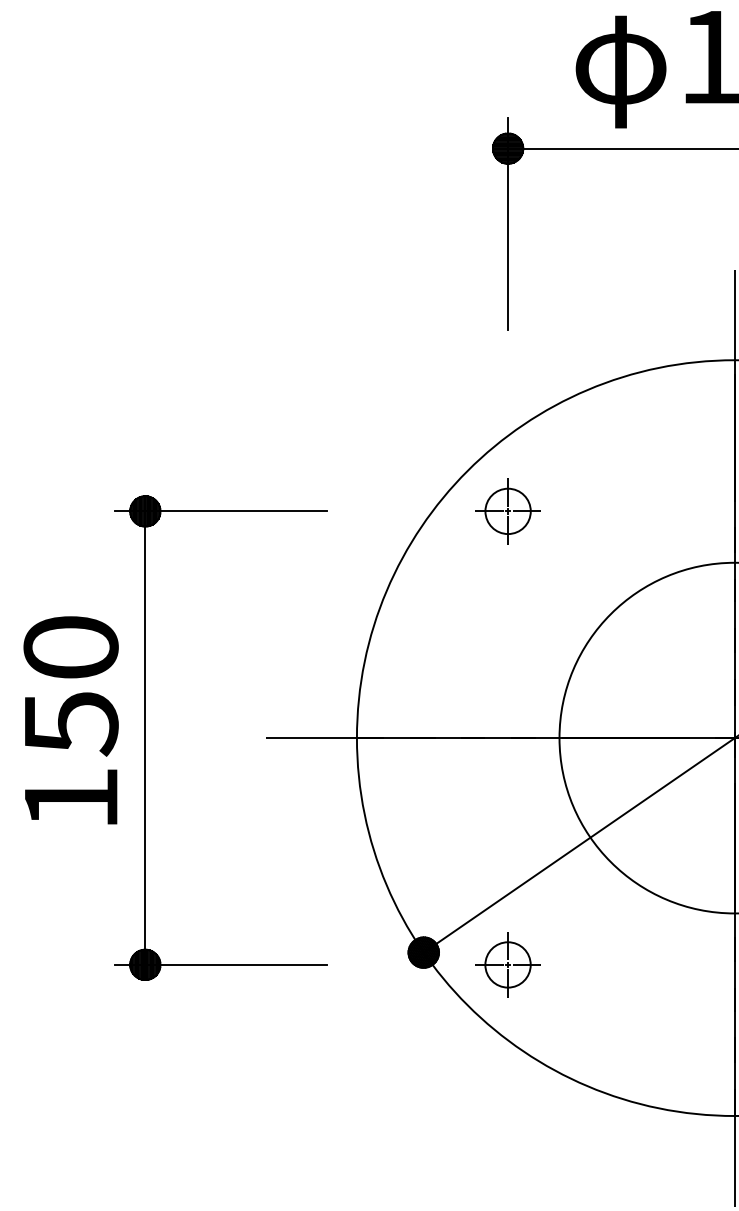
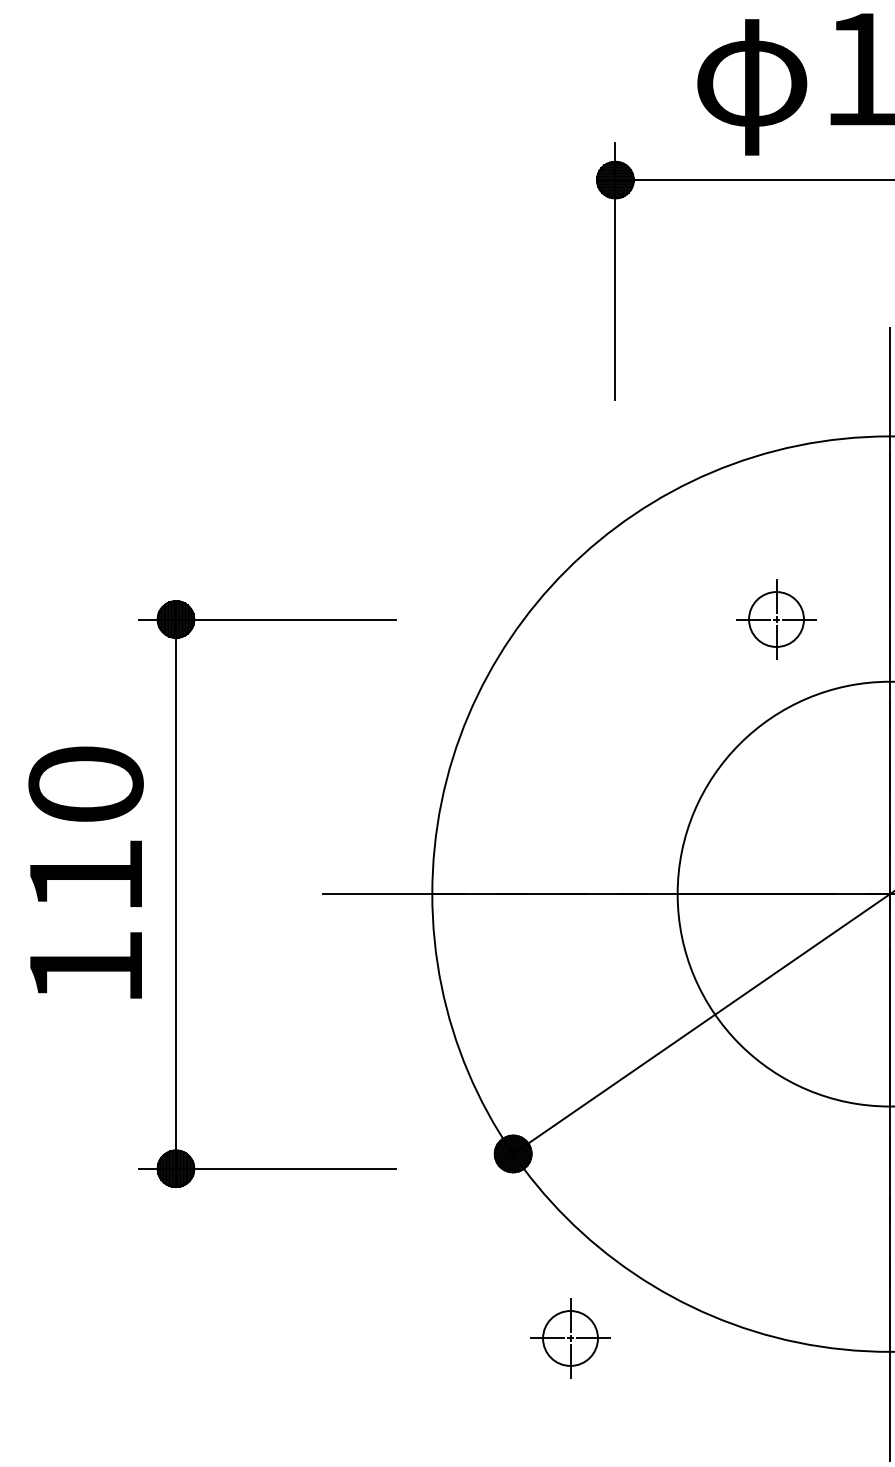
part: (507, 511) -> (775, 619), moved
text: (71, 724) -> (86, 877), 150 -> 110
part: (507, 964) -> (569, 1337), moved

